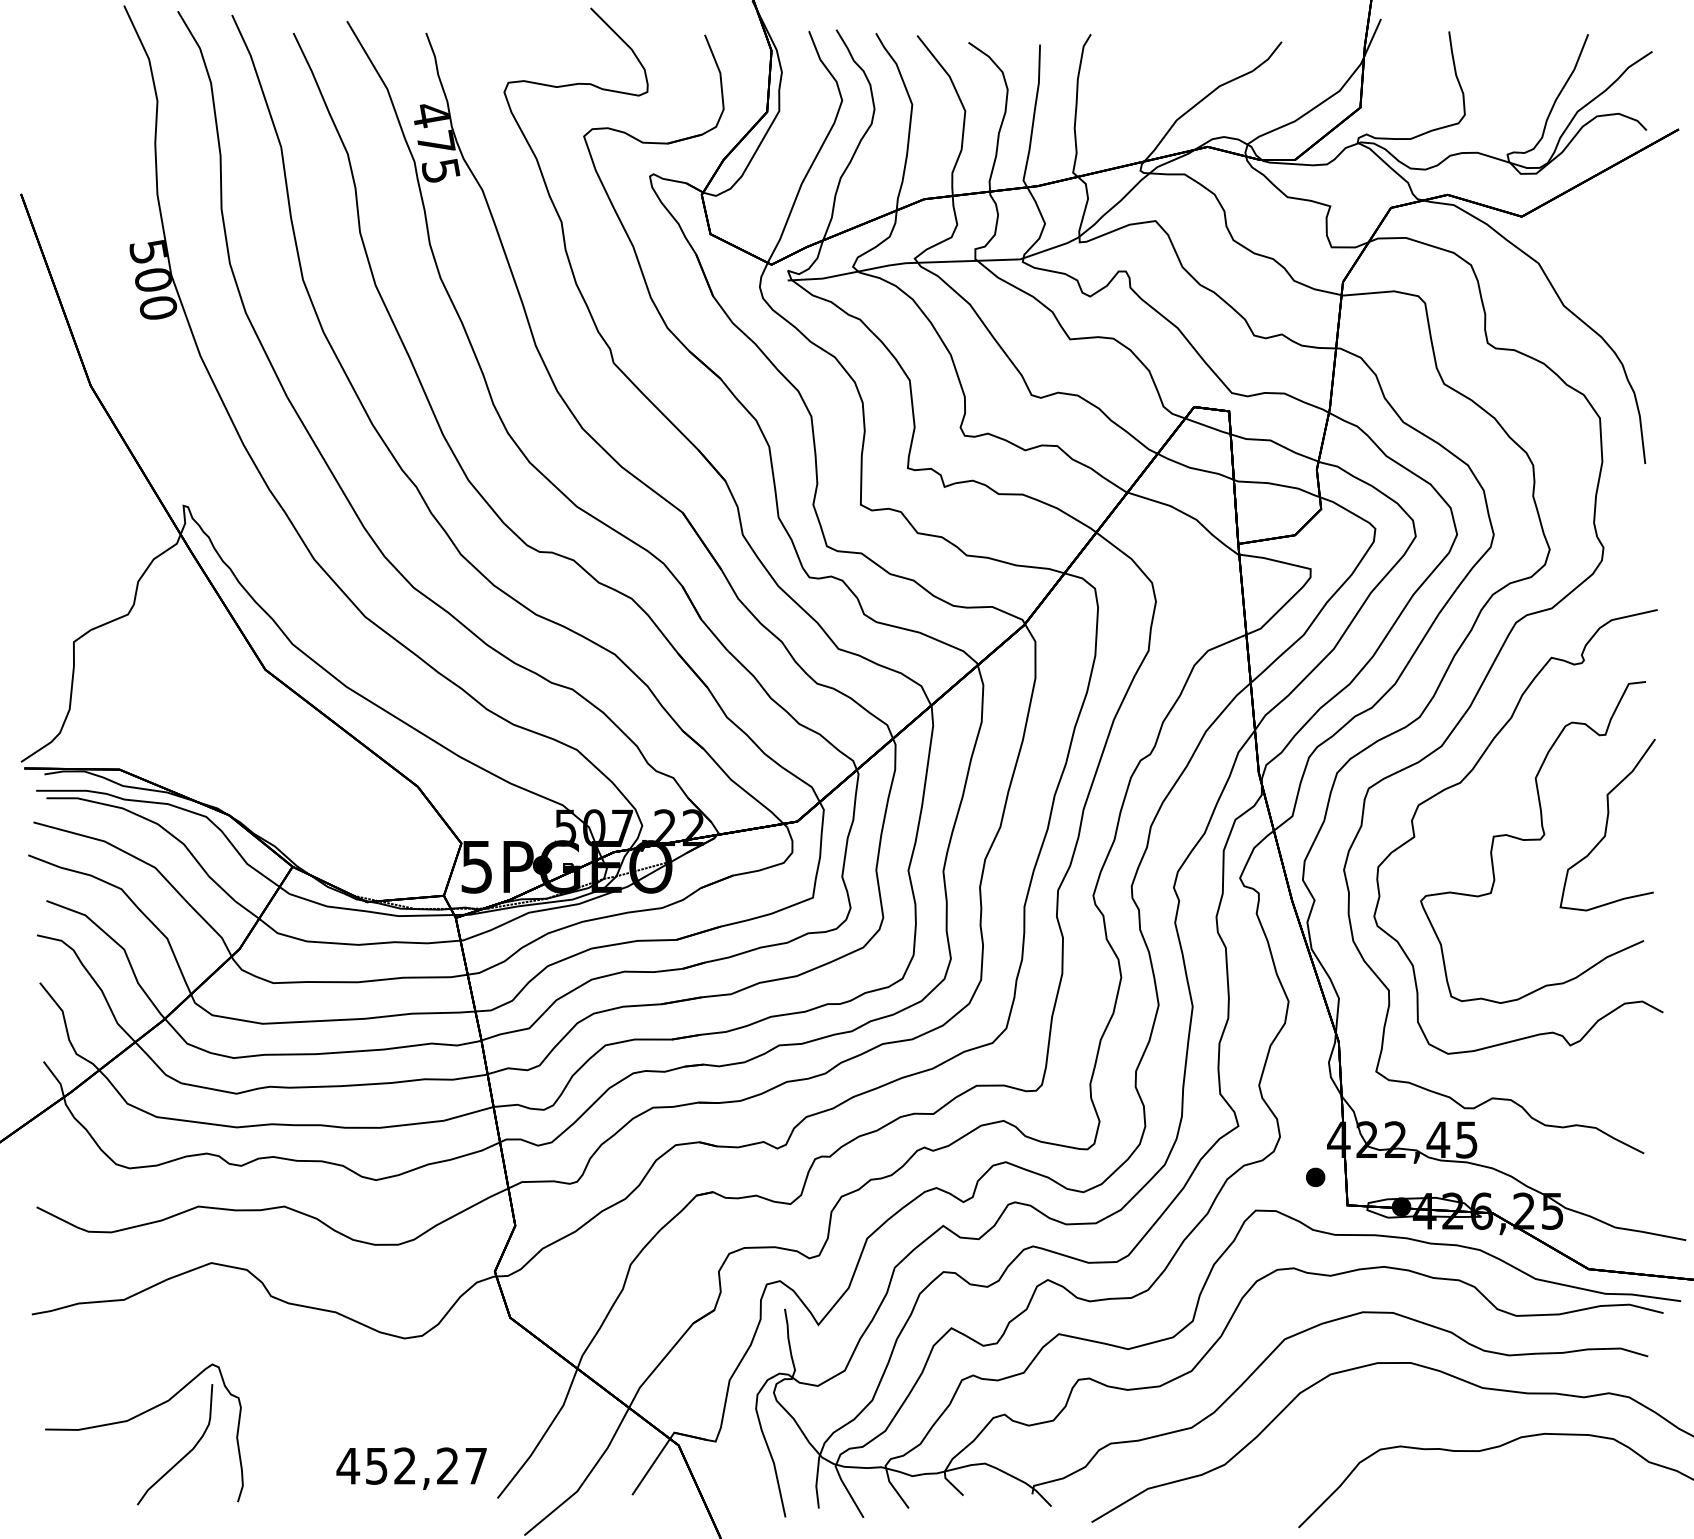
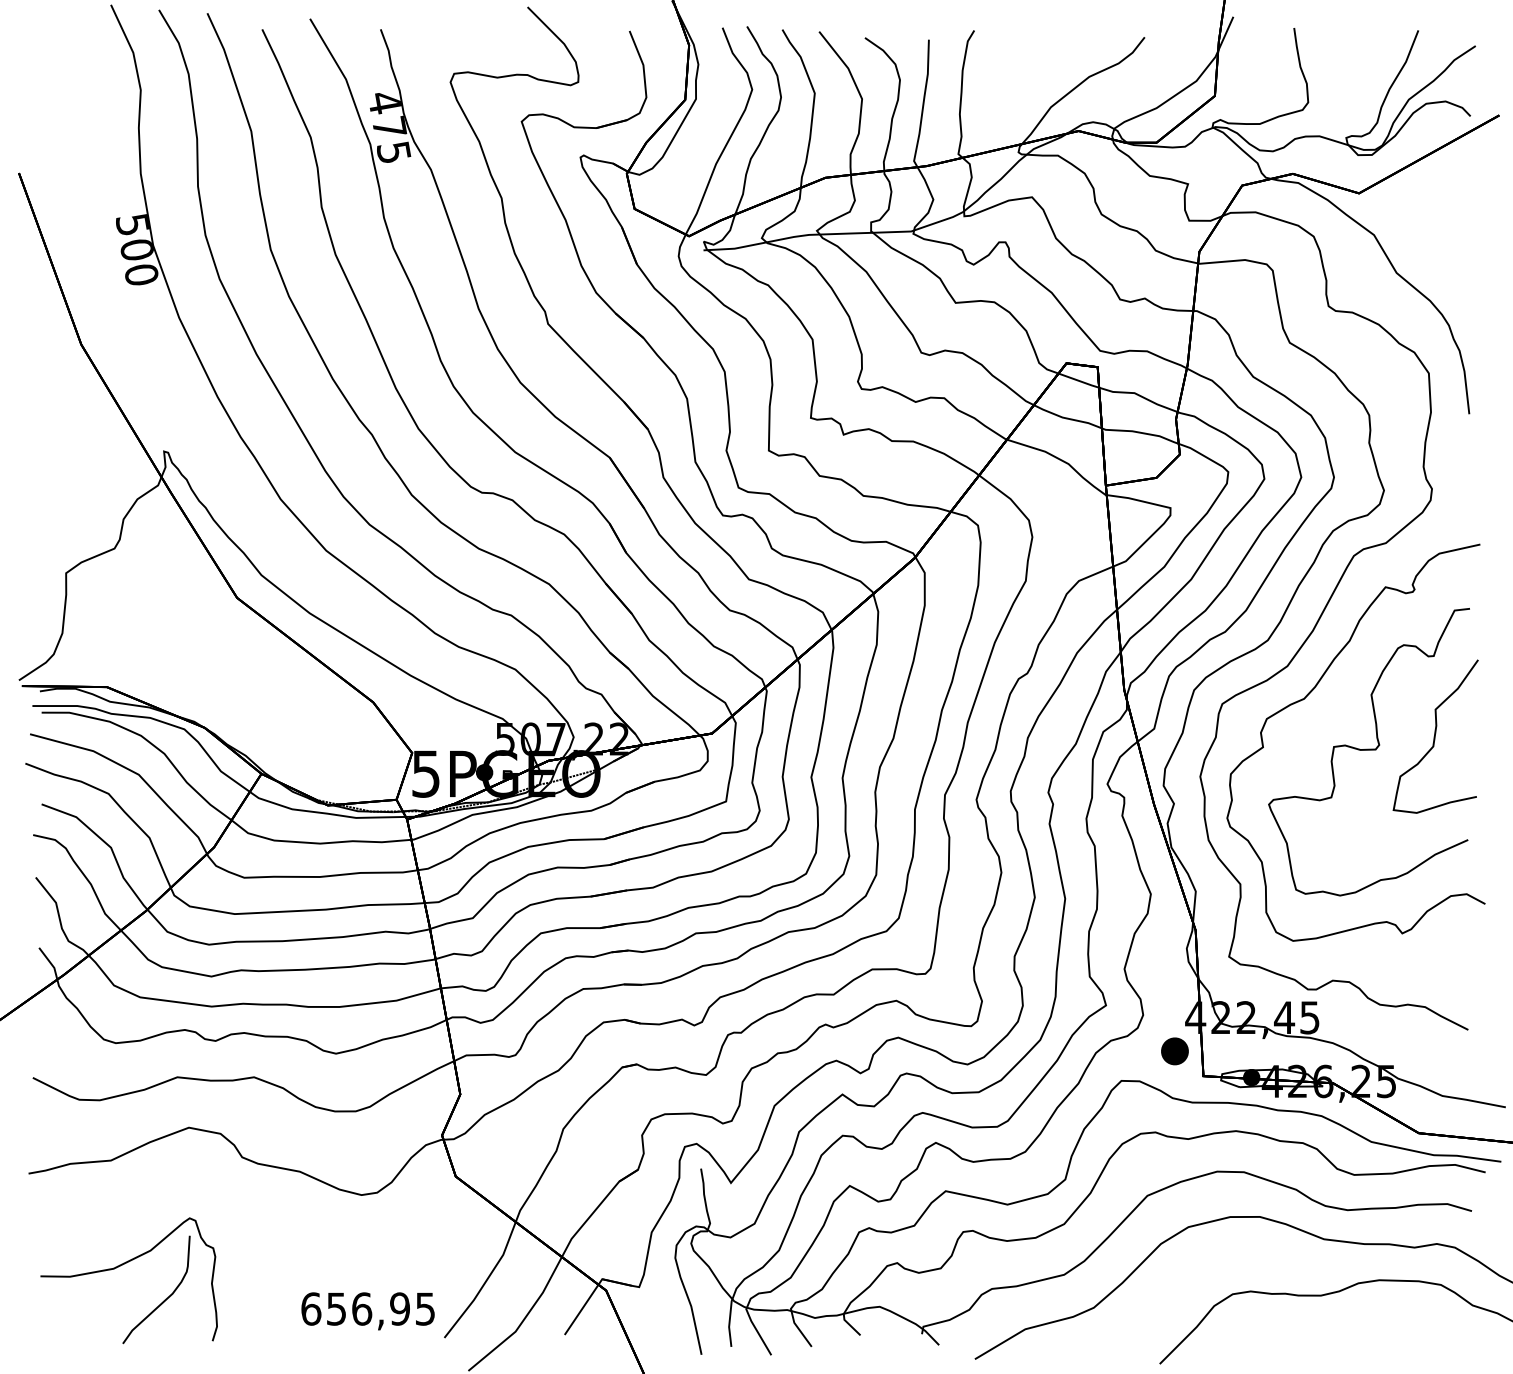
part: (1315, 1176) -> (1174, 1050), size x1.6
text: (411, 1465) -> (367, 1308), 452,27 -> 656,95

